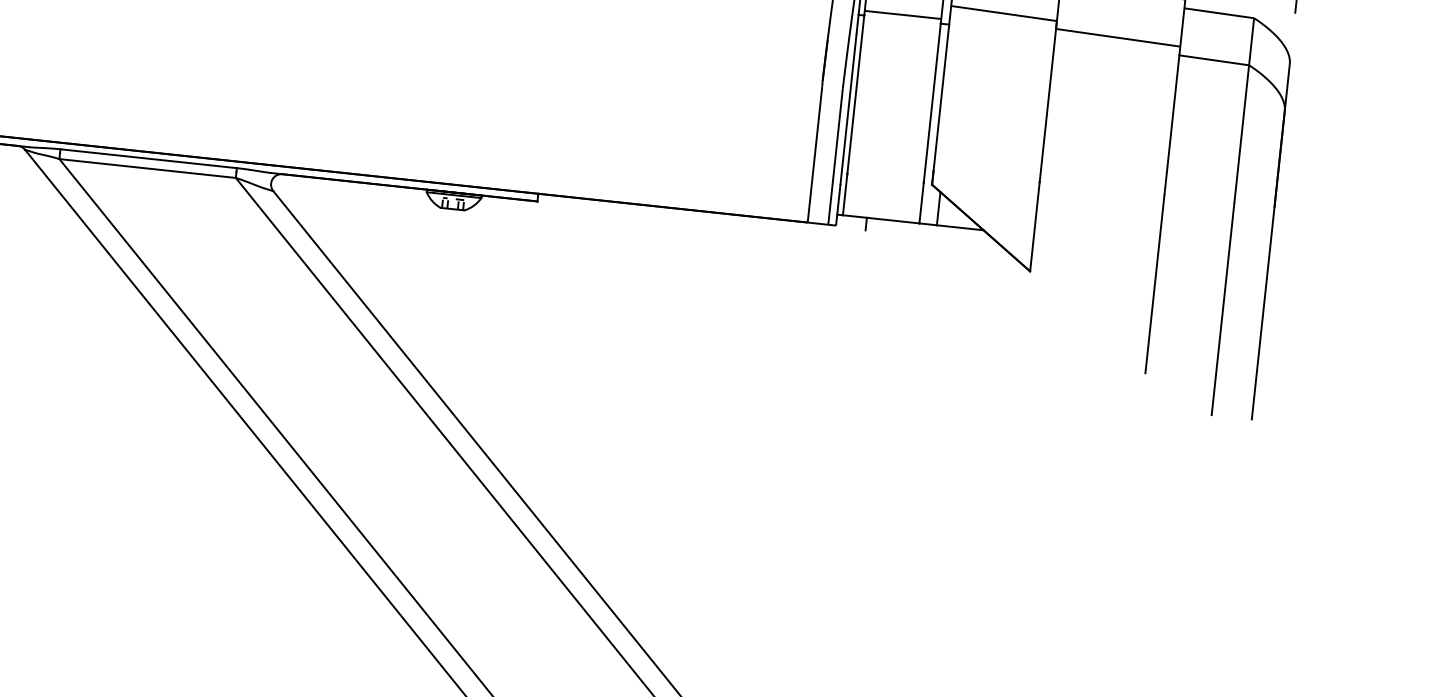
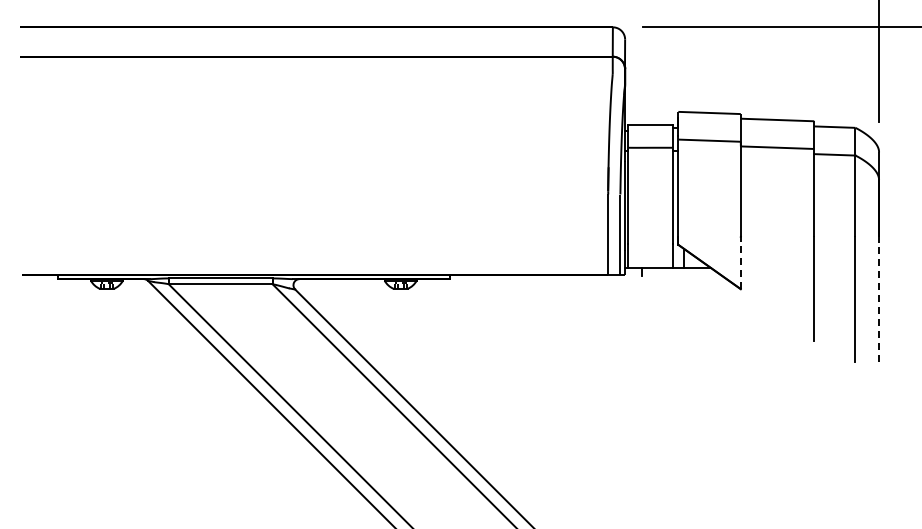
line: (1034, 226) -> (740, 262), solid -> dashed
line: (1263, 312) -> (879, 298), solid -> dashed

